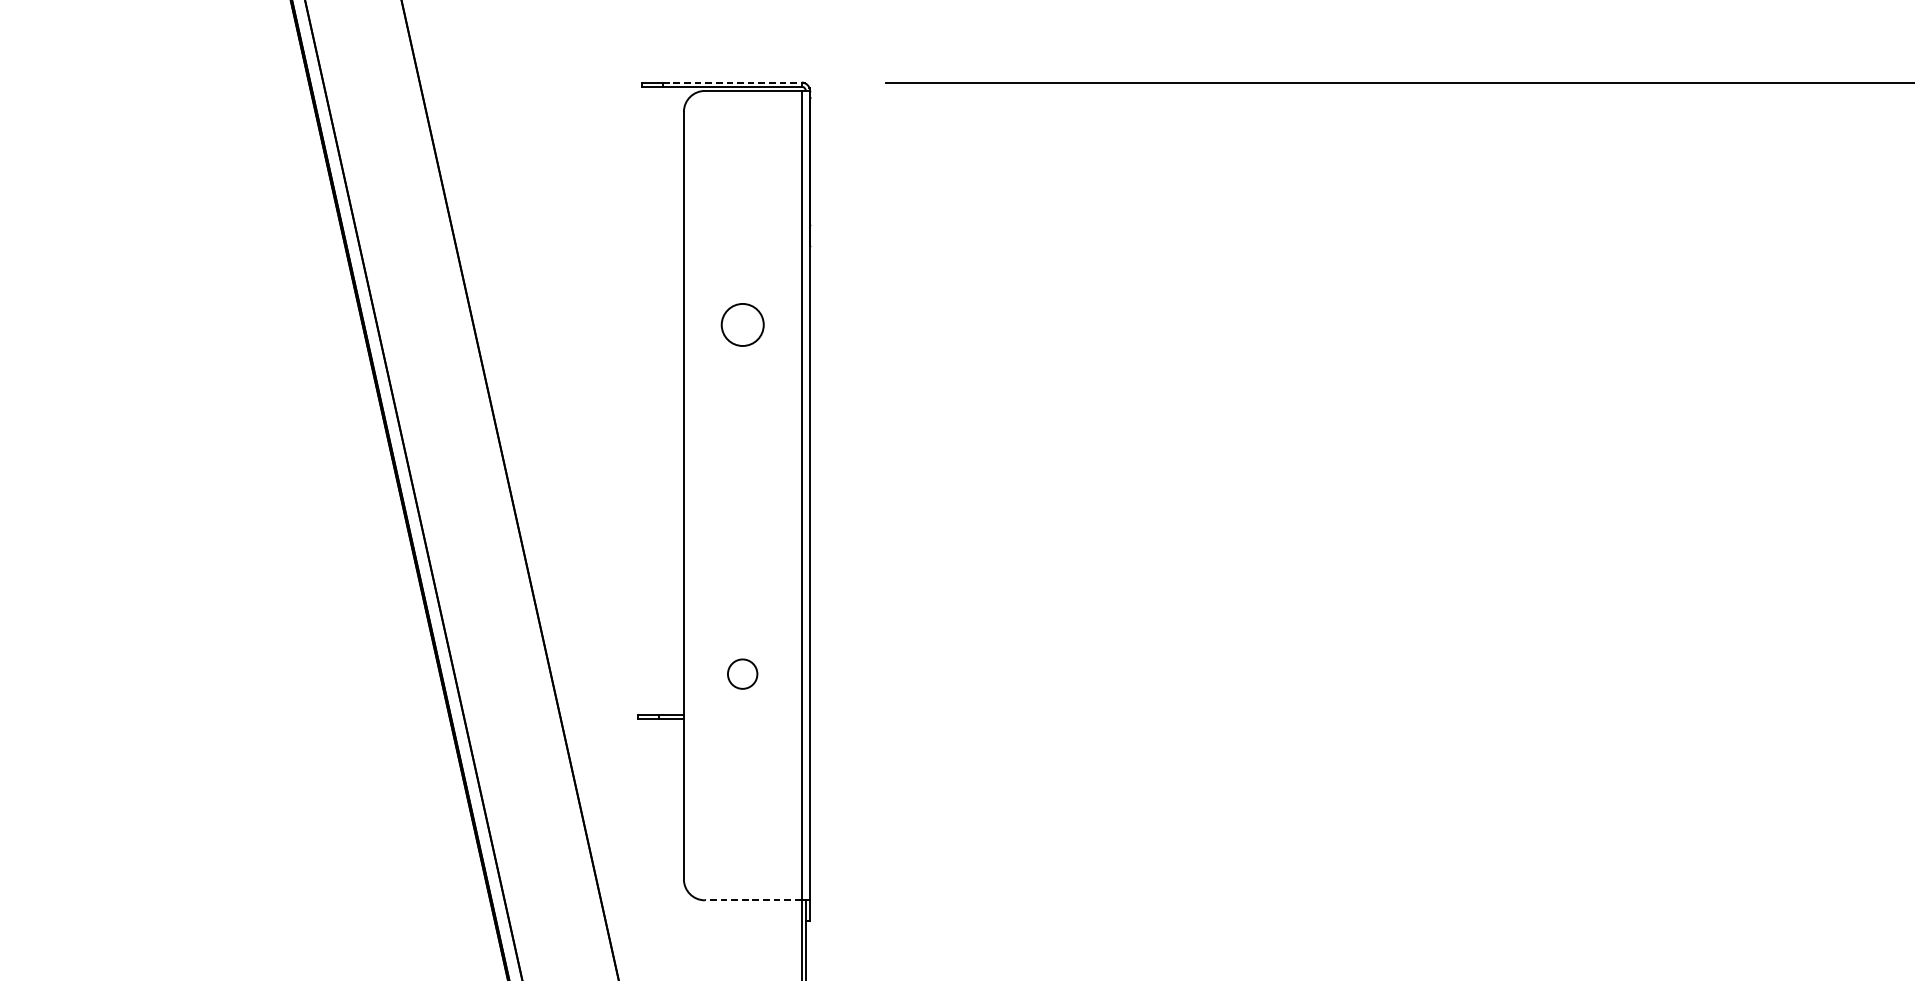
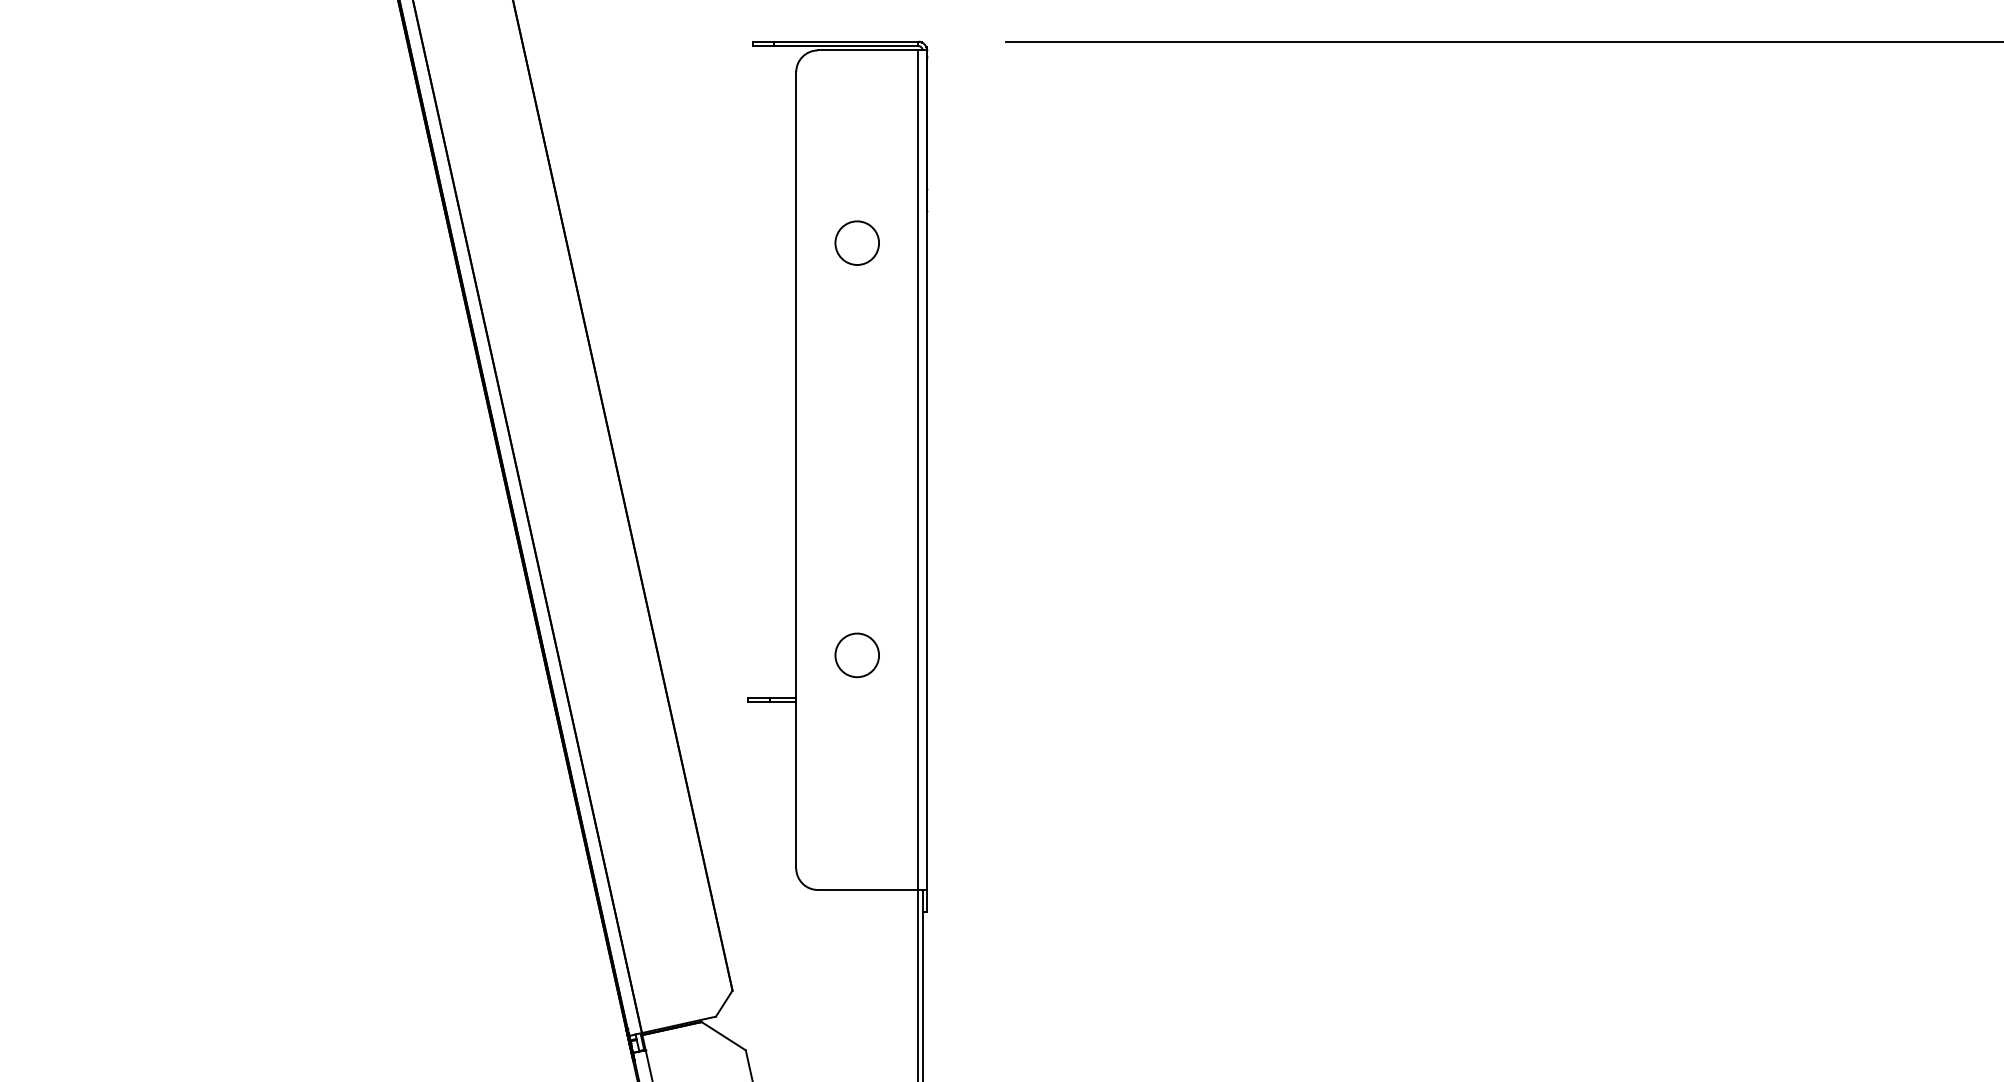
line: (732, 82) -> (846, 41), dashed -> solid
circle: (742, 324) -> (856, 242), moved
circle: (742, 674) -> (856, 655), size x1.43
line: (752, 900) -> (867, 890), dashed -> solid

